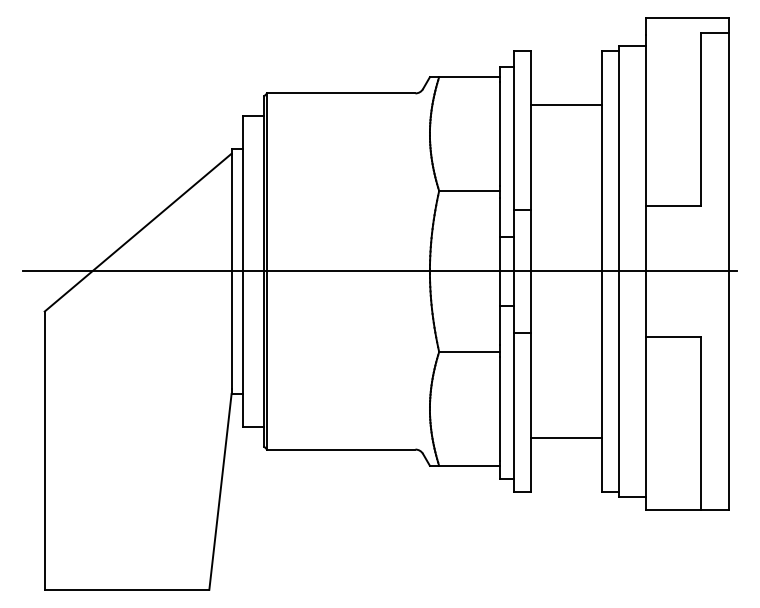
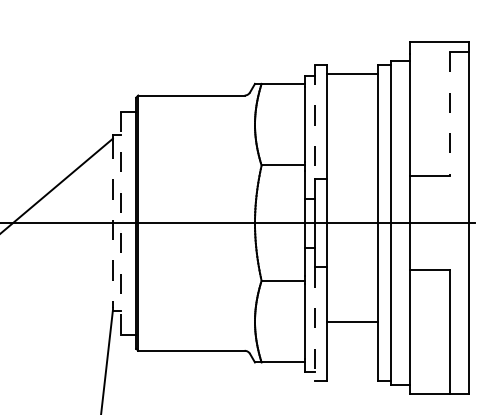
line: (566, 104) -> (352, 74), moved
line: (701, 119) -> (449, 114), solid -> dashed
line: (514, 130) -> (315, 122), solid -> dashed
line: (231, 271) -> (112, 223), solid -> dashed
line: (242, 271) -> (120, 223), solid -> dashed
line: (514, 413) -> (315, 324), solid -> dashed
line: (566, 438) -> (352, 322), moved

